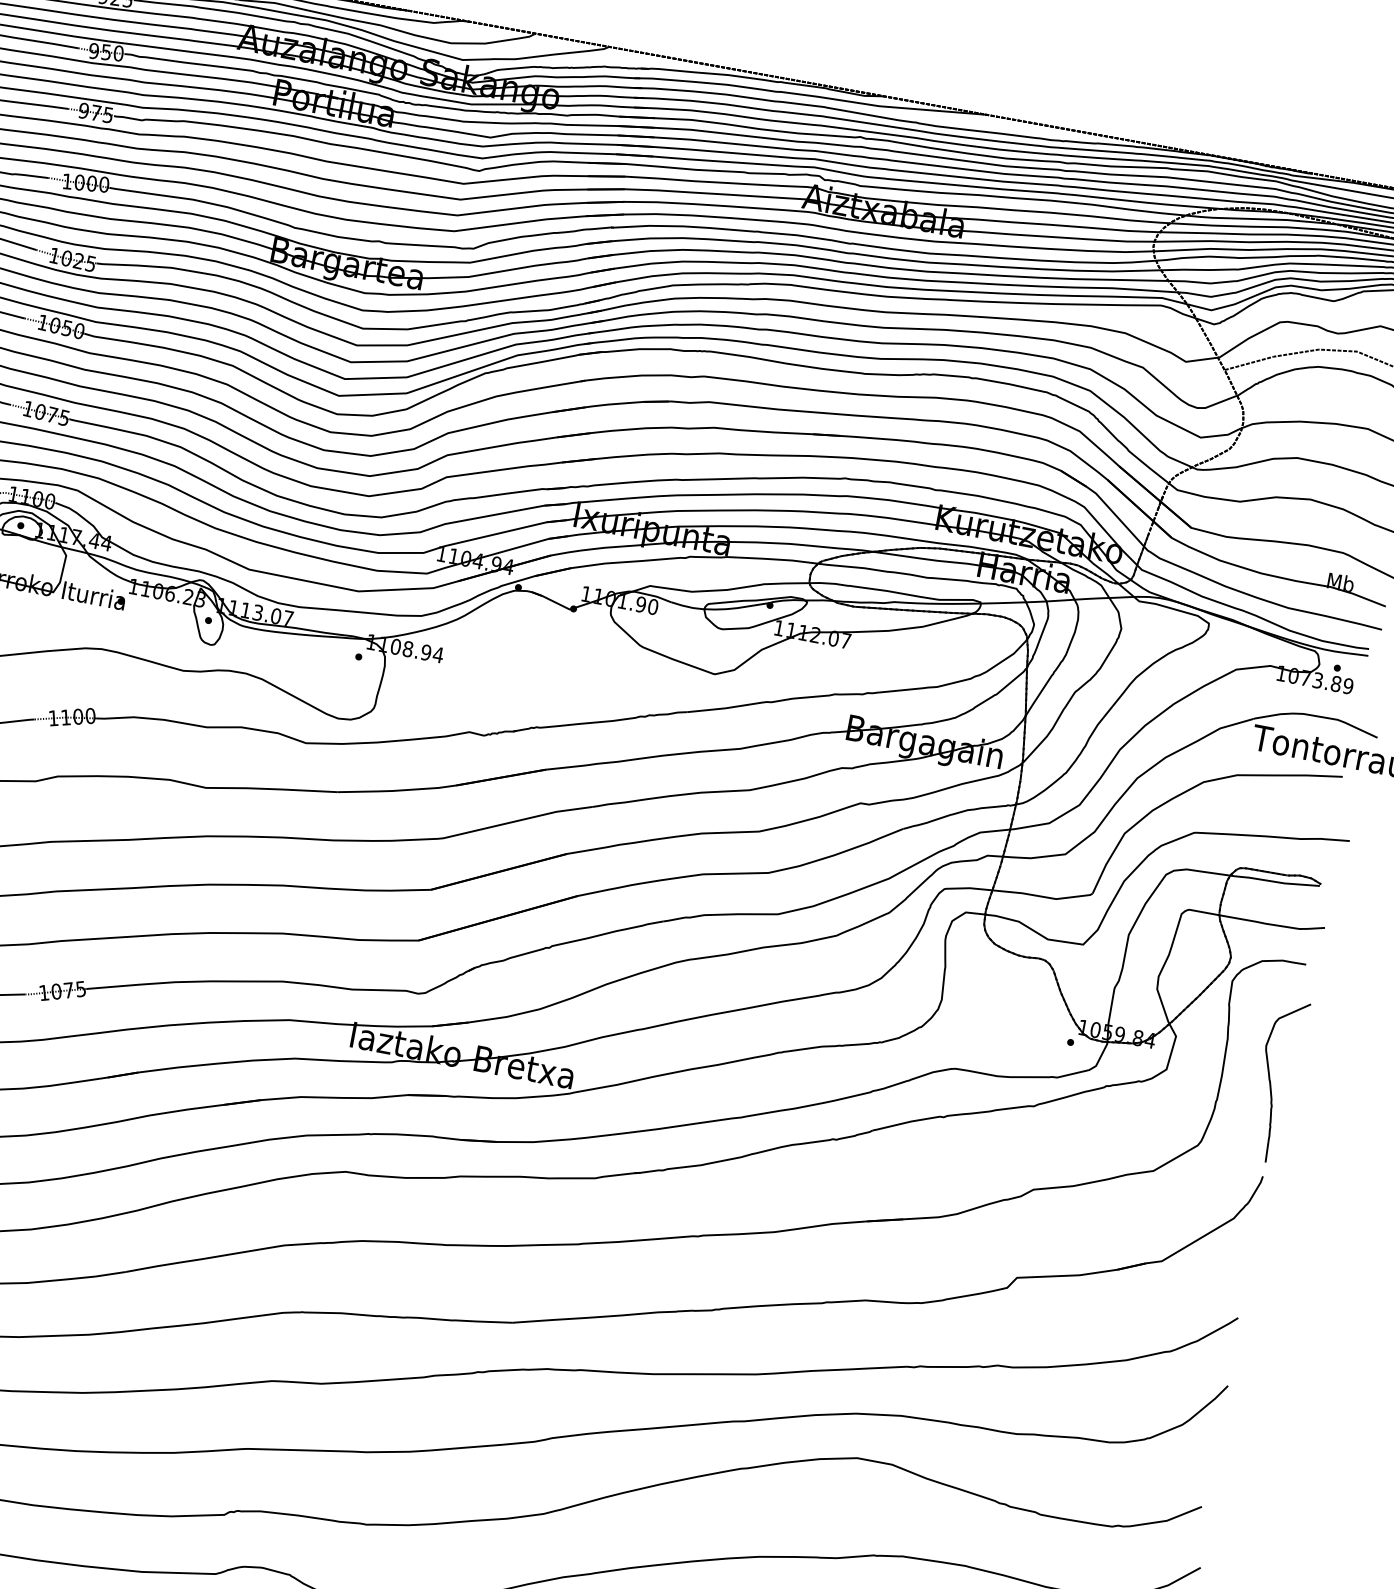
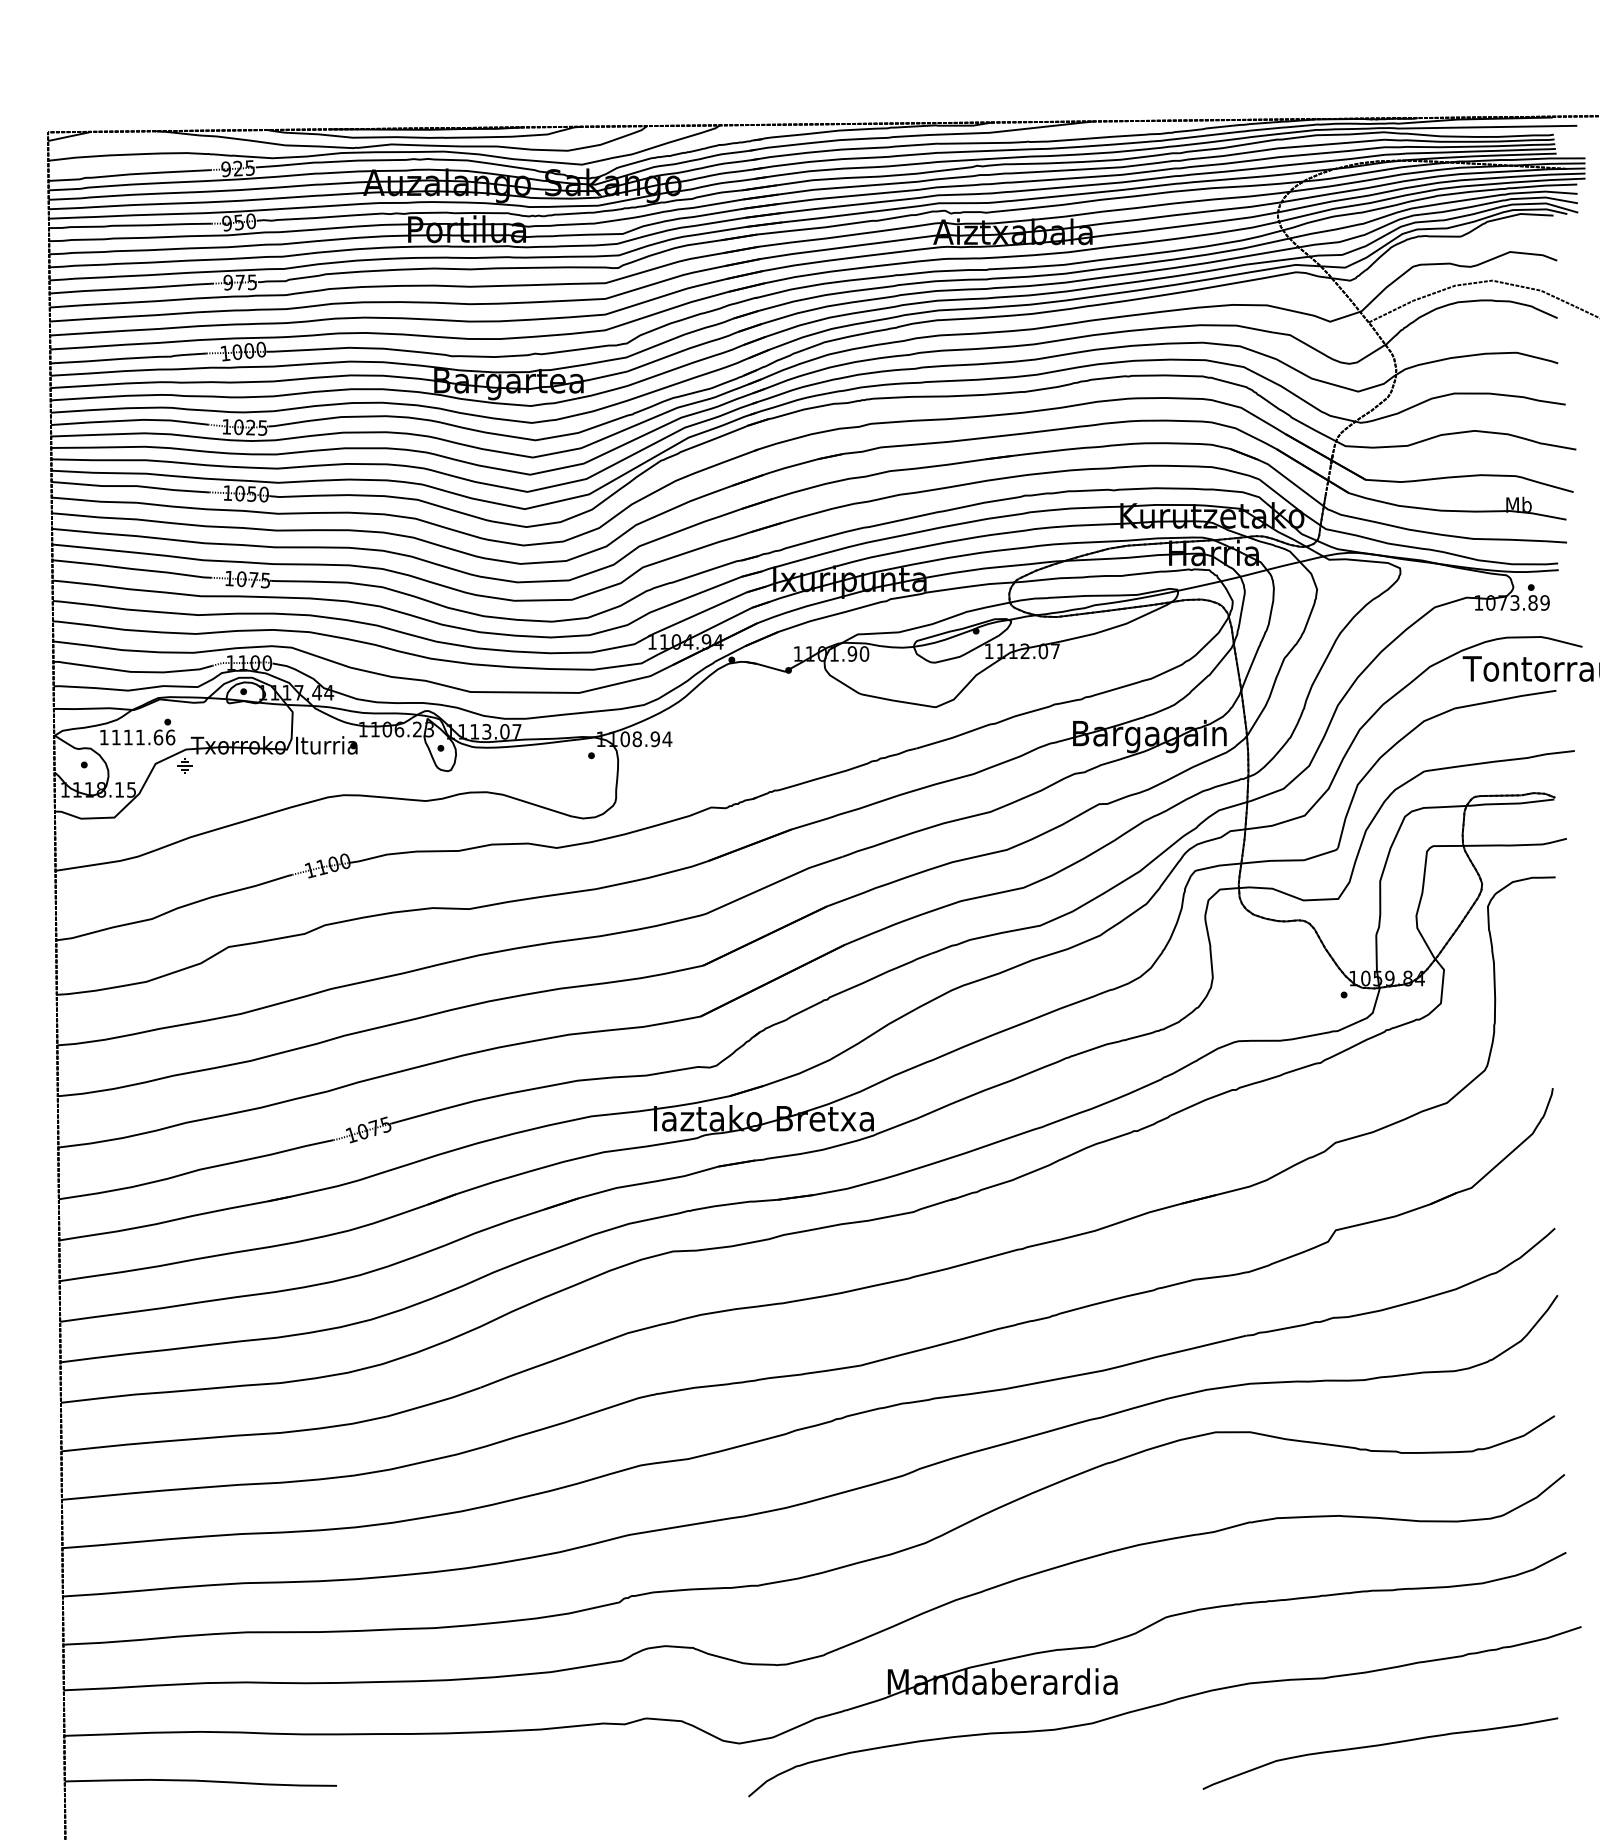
curve: (1271, 1082) -> (1543, 996), removed

